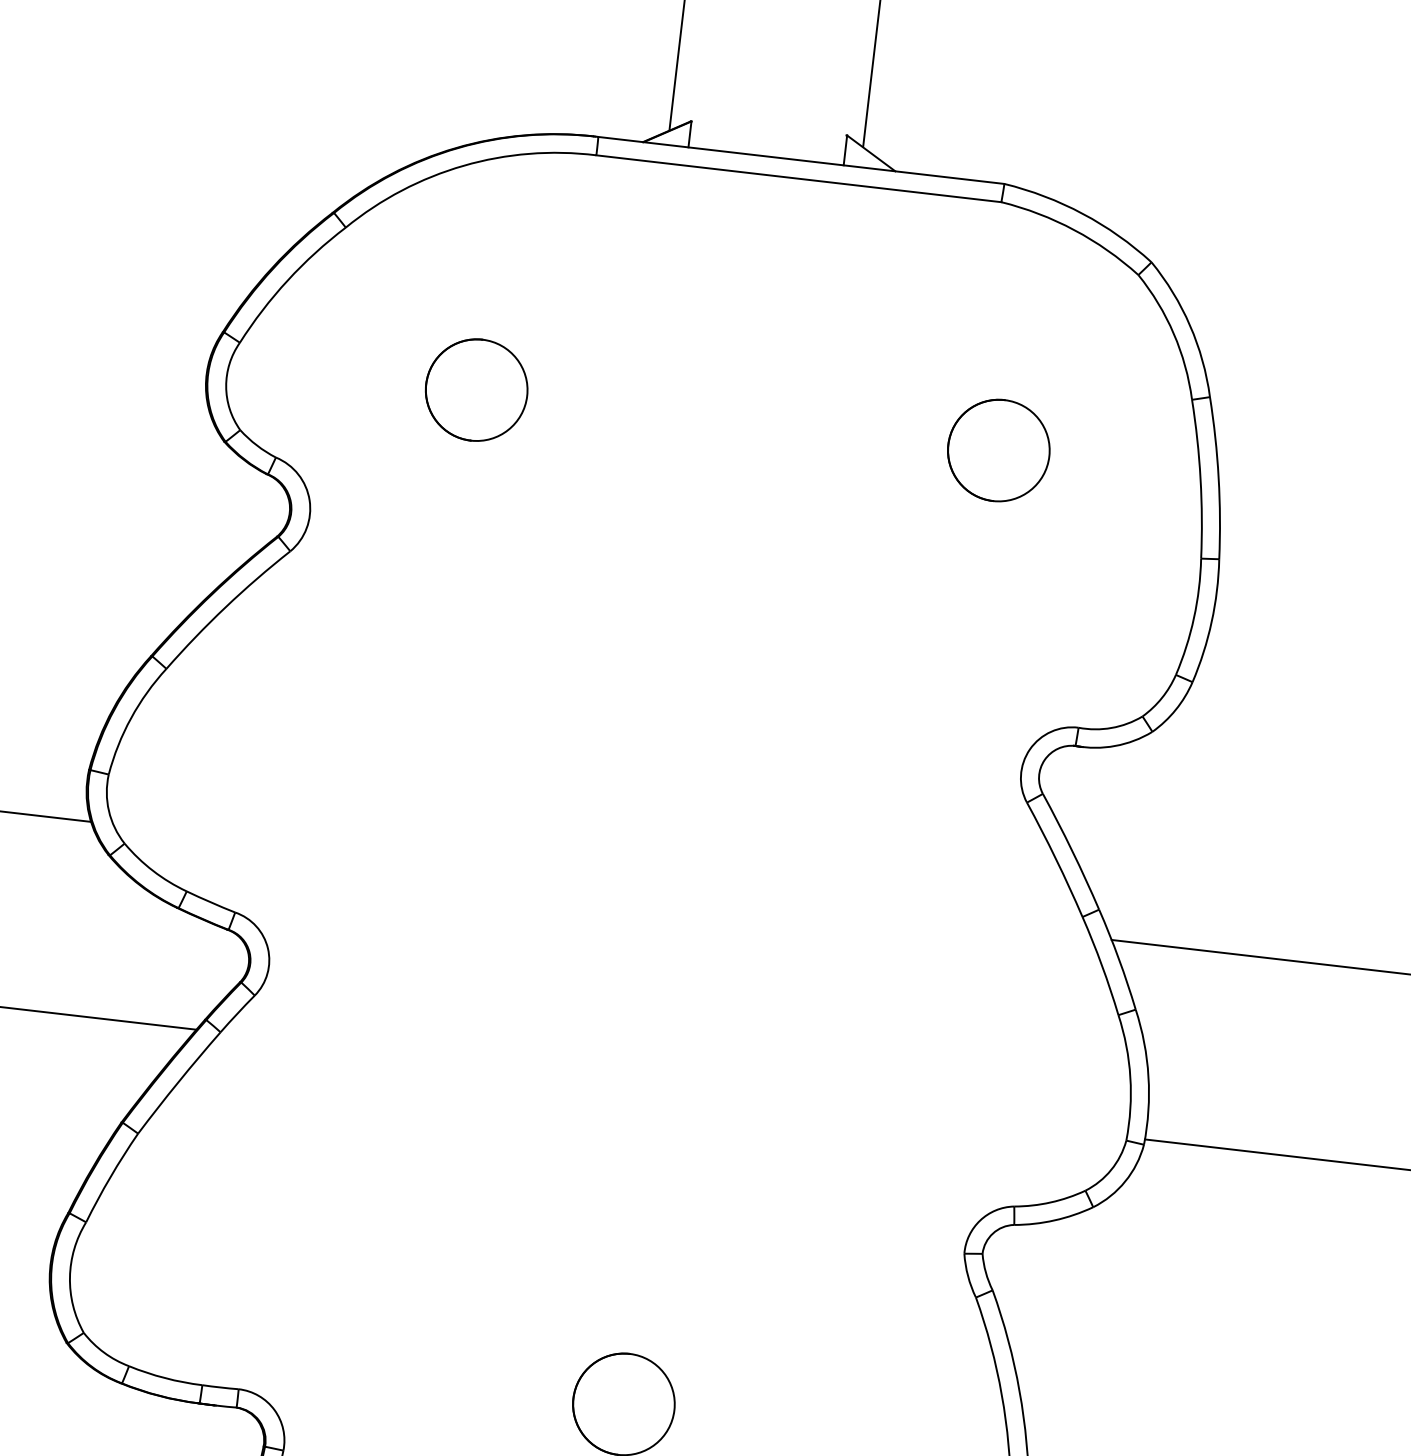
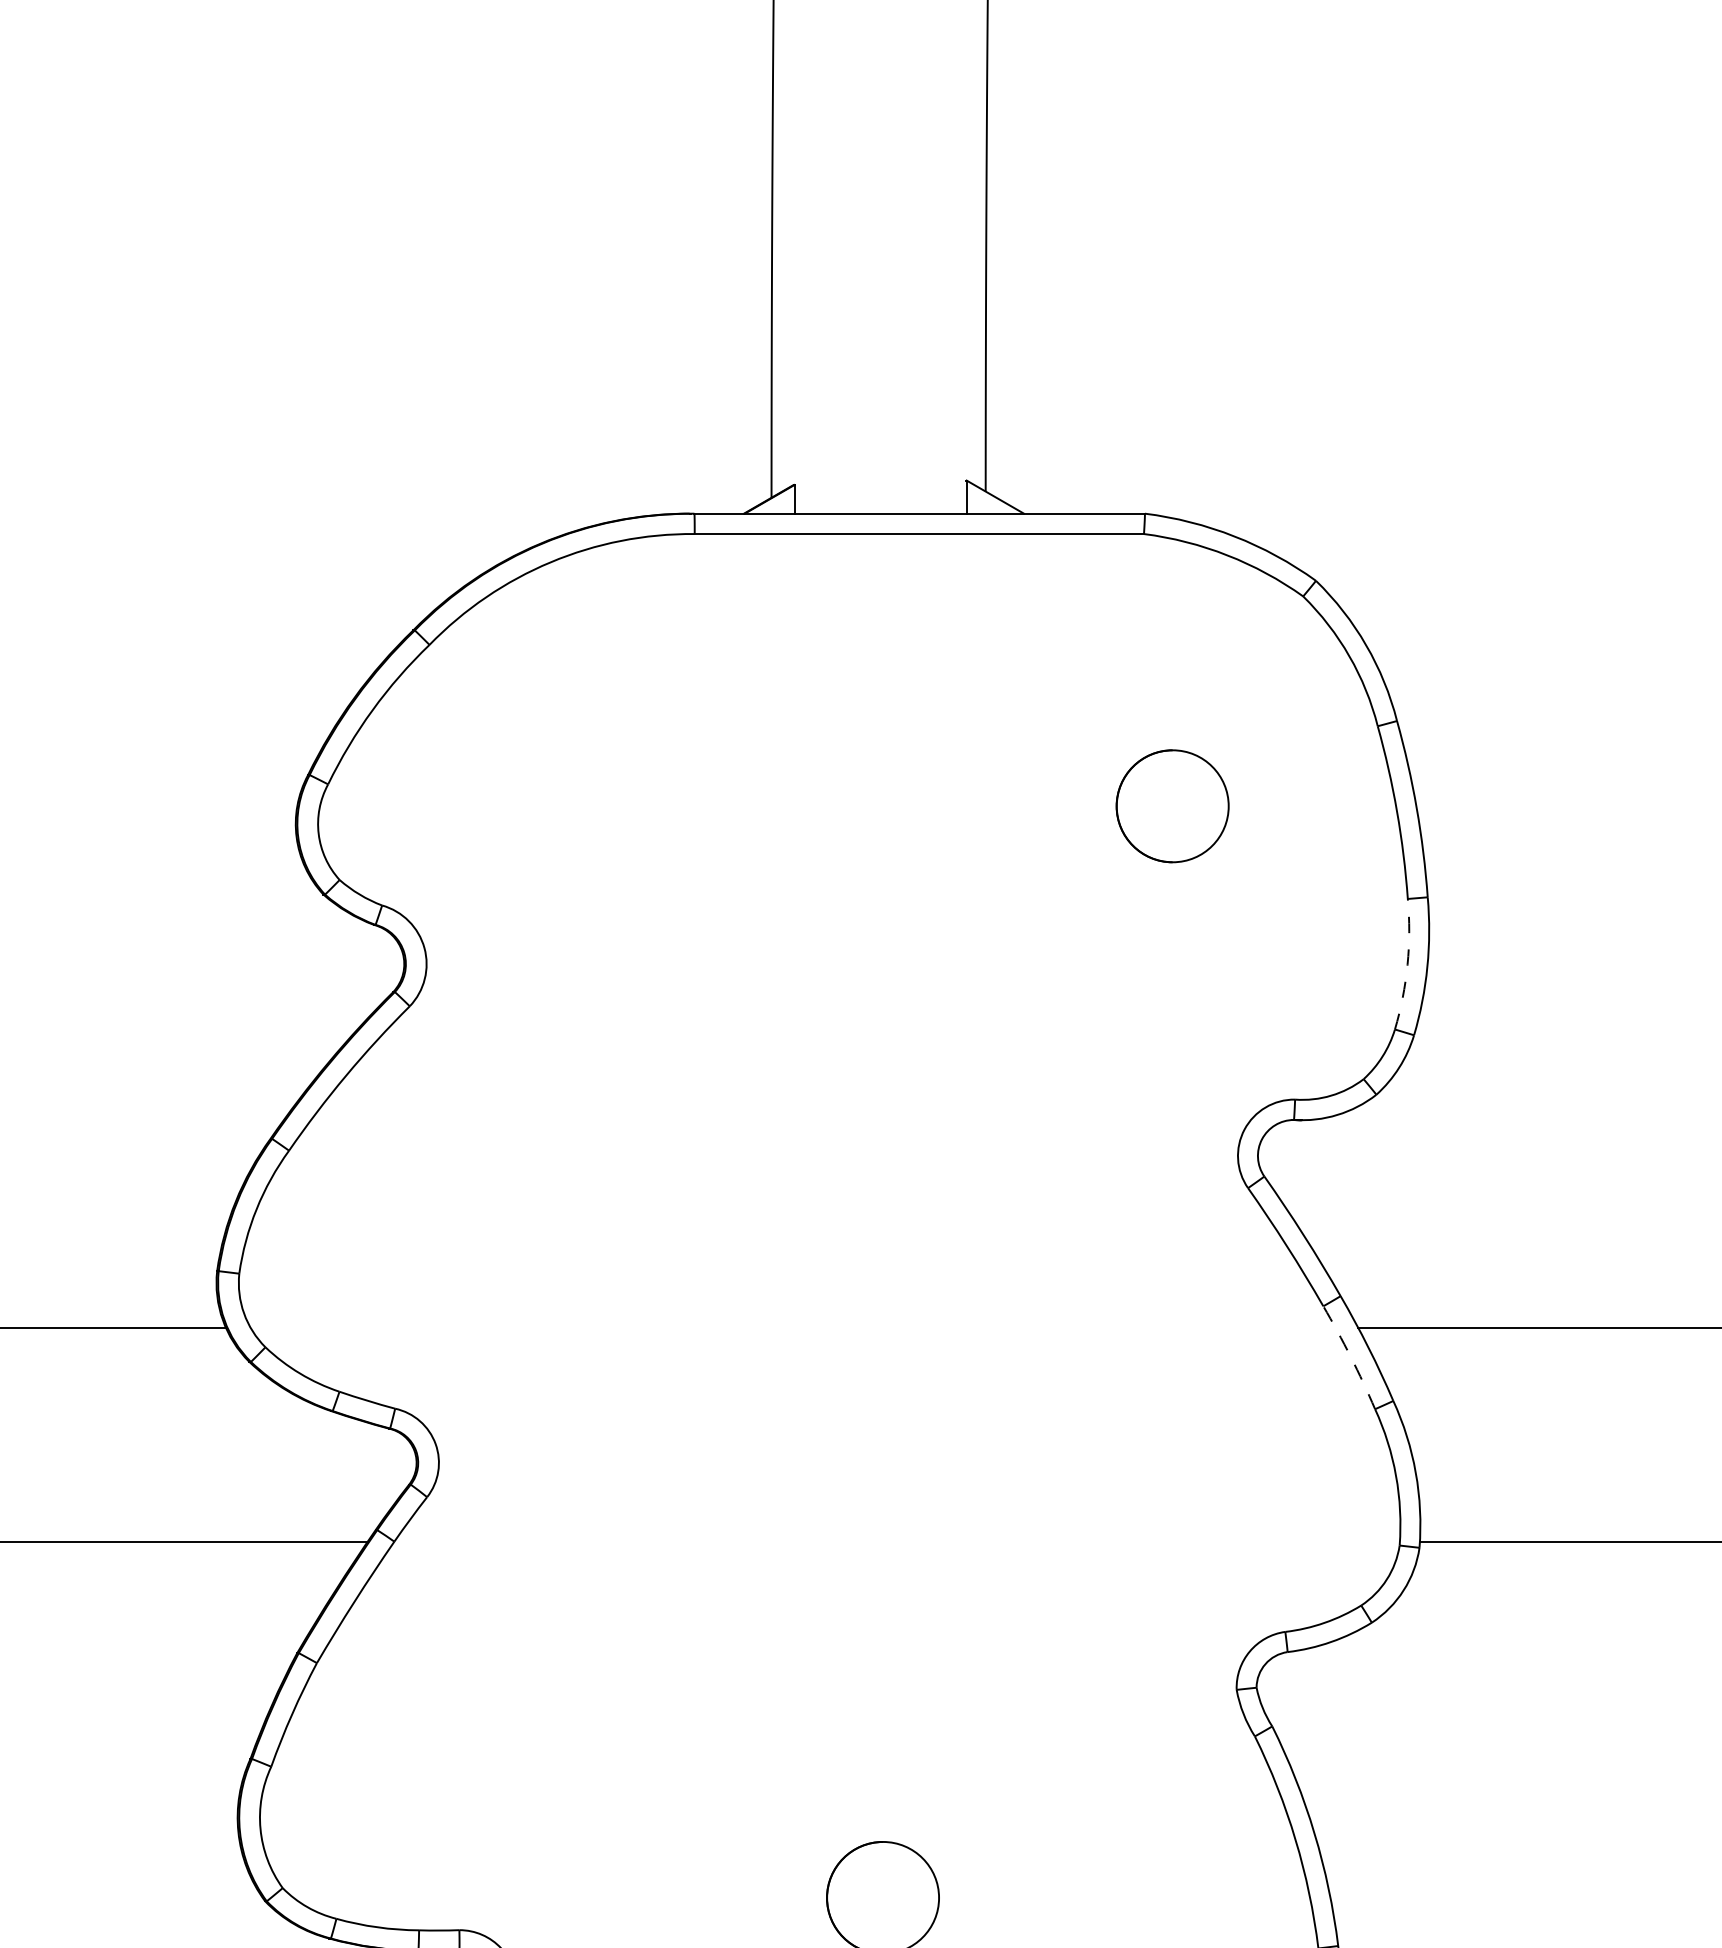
part: (476, 390) -> (593, 806), removed
arc: (1194, 617) -> (1407, 964), solid -> dashed
arc: (1101, 965) -> (1350, 1356), solid -> dashed

